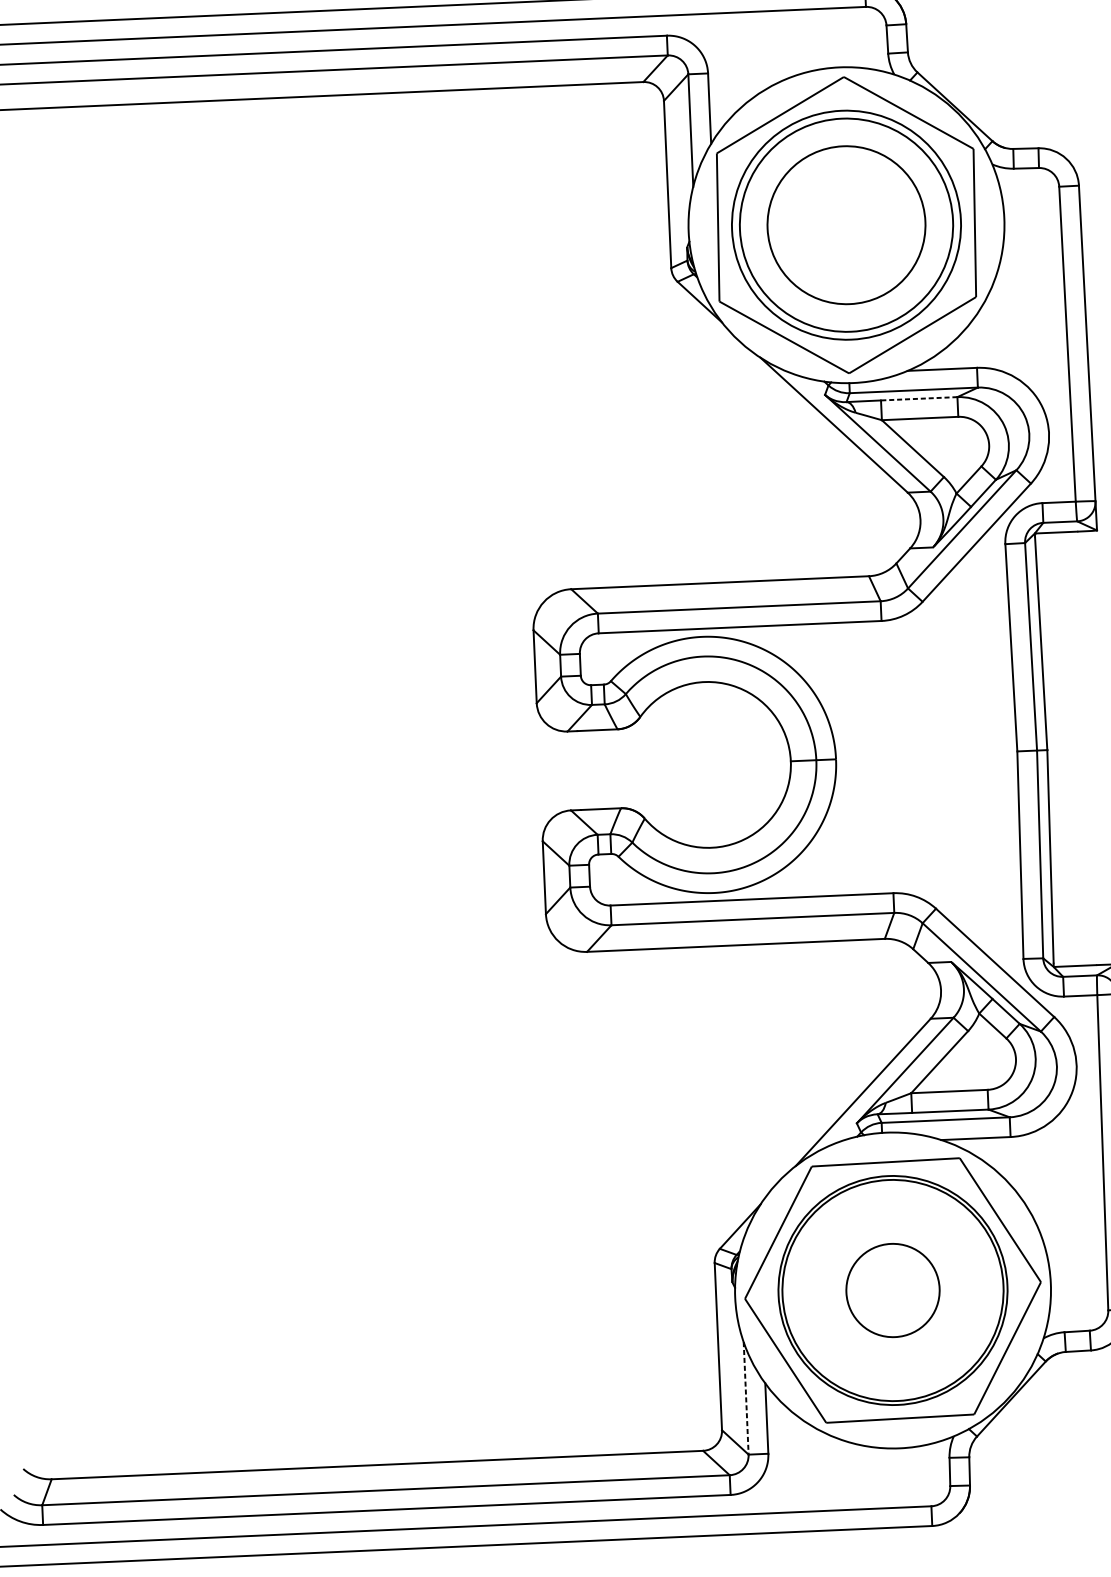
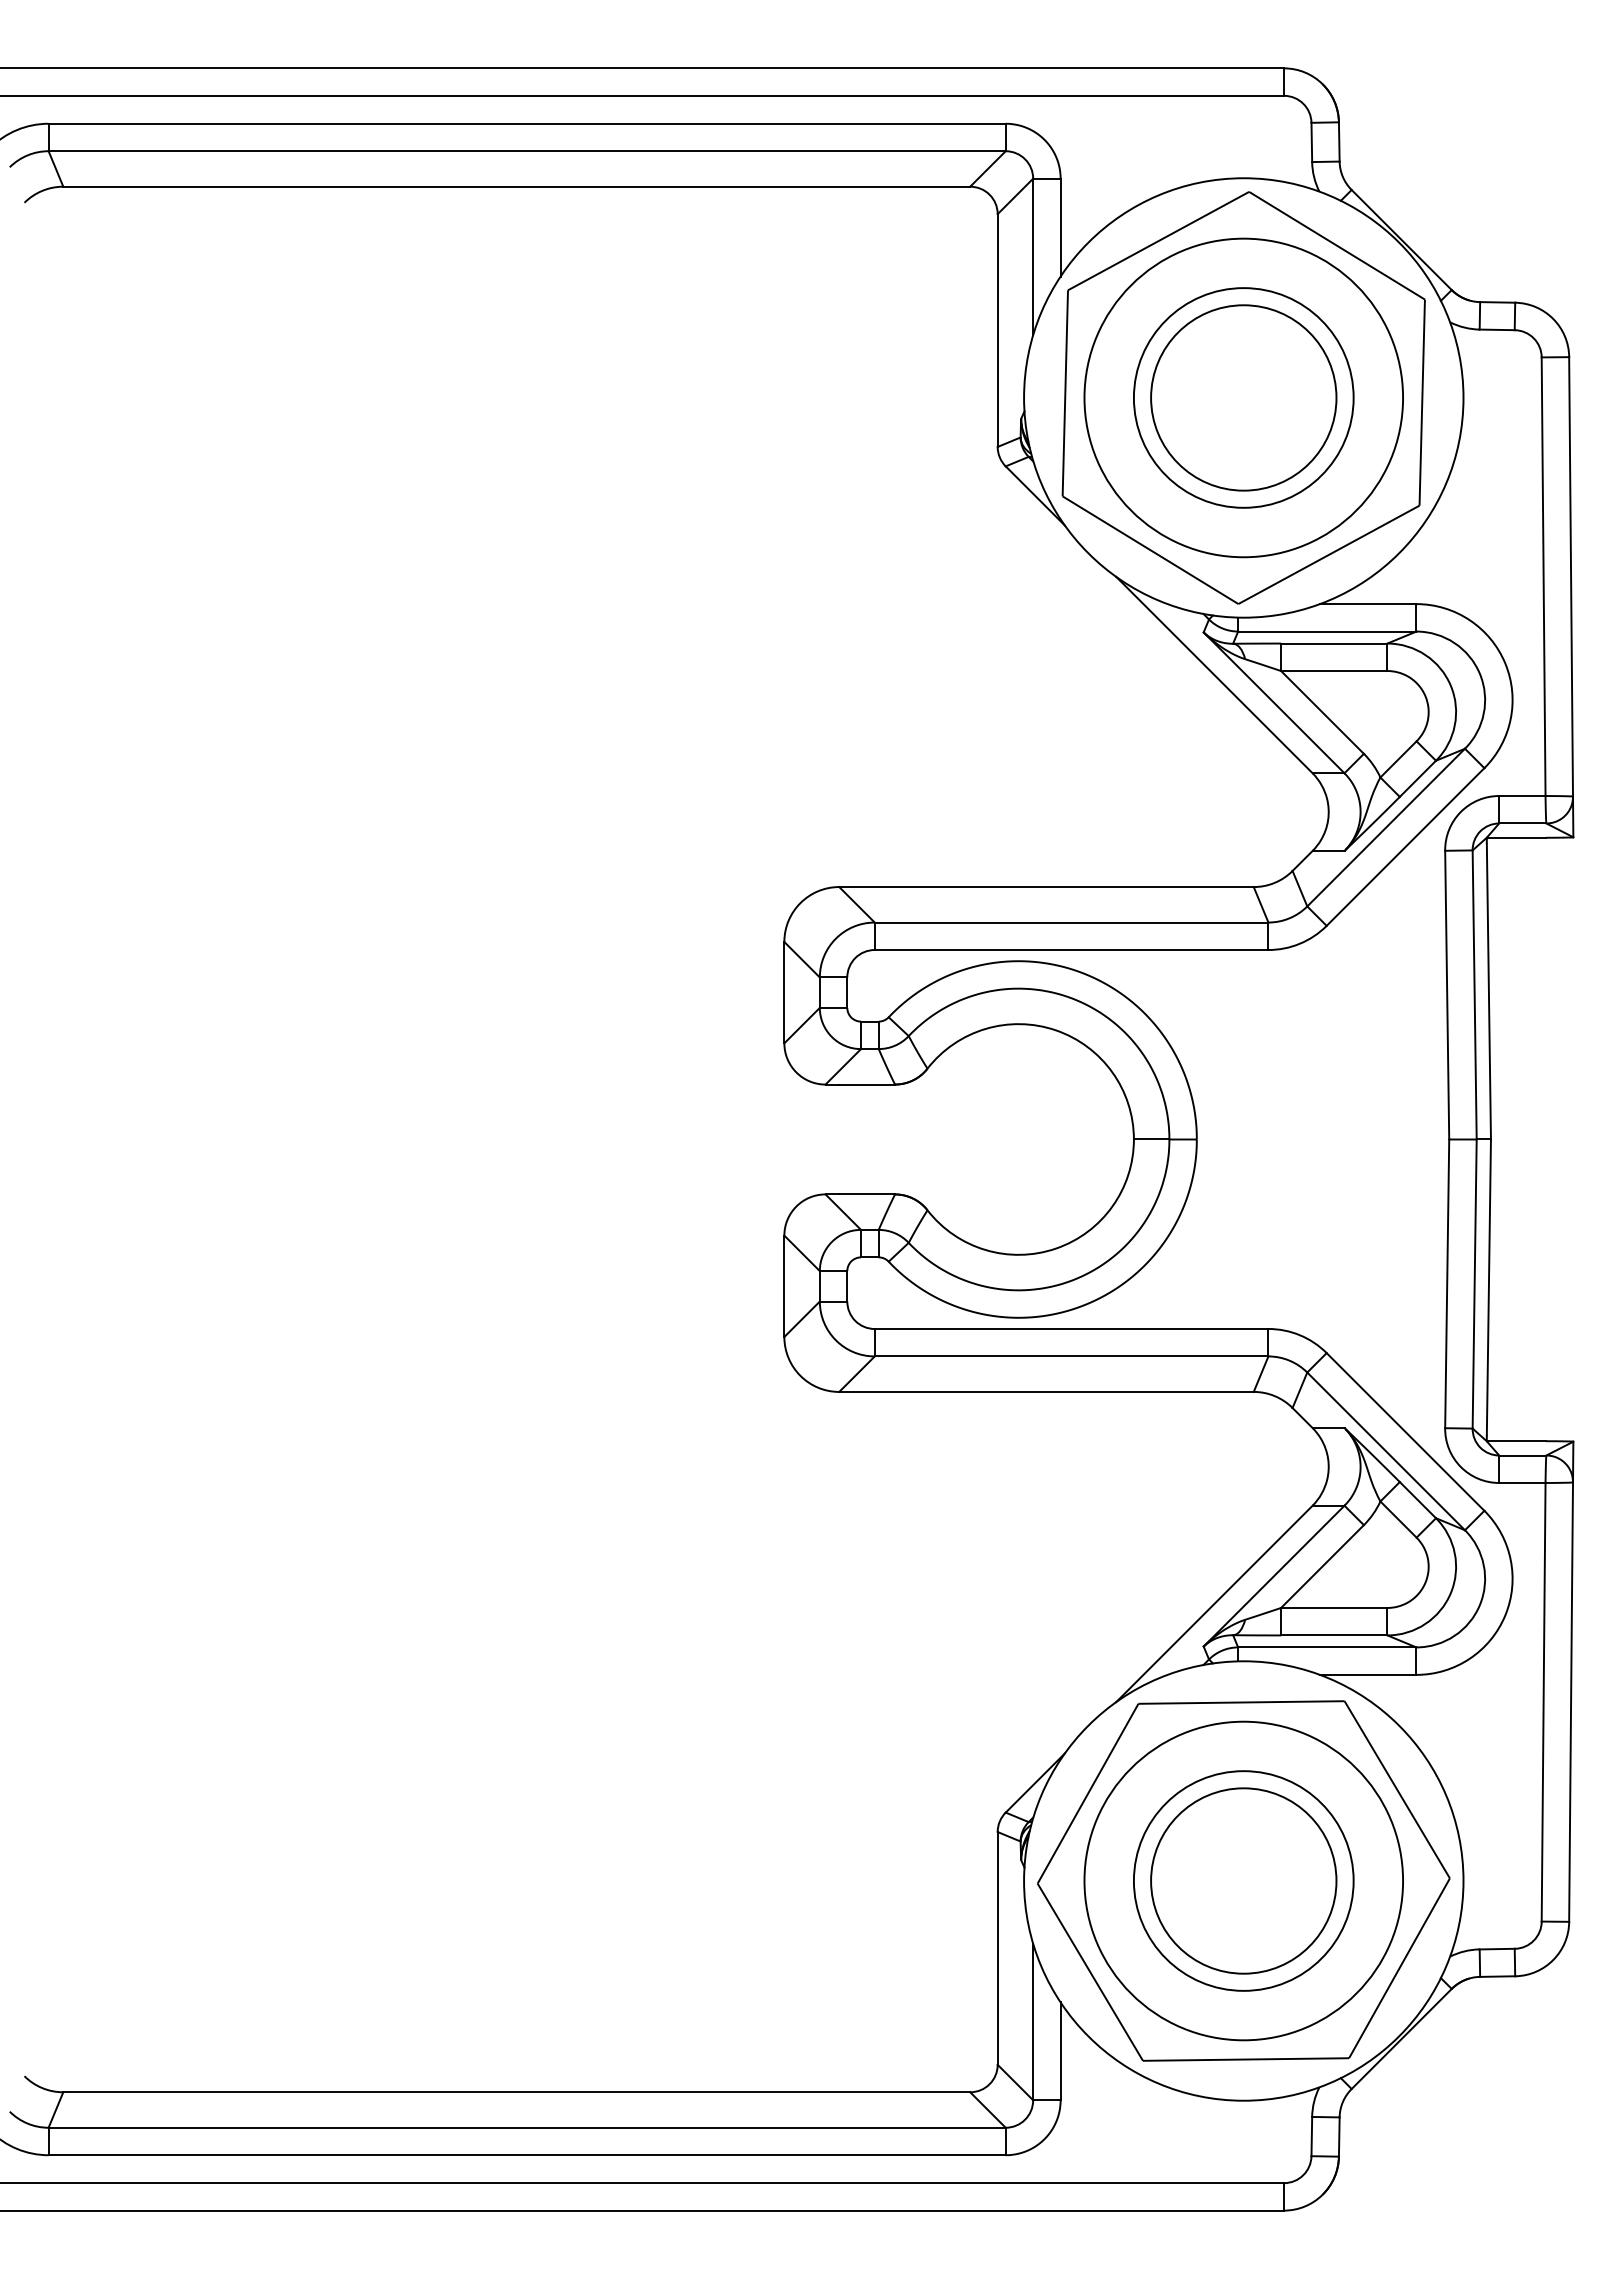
circle: (846, 224) -> (1243, 397), size x0.62
line: (918, 398) -> (1333, 643), dashed -> solid
circle: (892, 1290) -> (1243, 1880), size x0.71
circle: (892, 1290) -> (1243, 1880), size x1.43
line: (746, 1398) -> (1033, 2022), dashed -> solid

